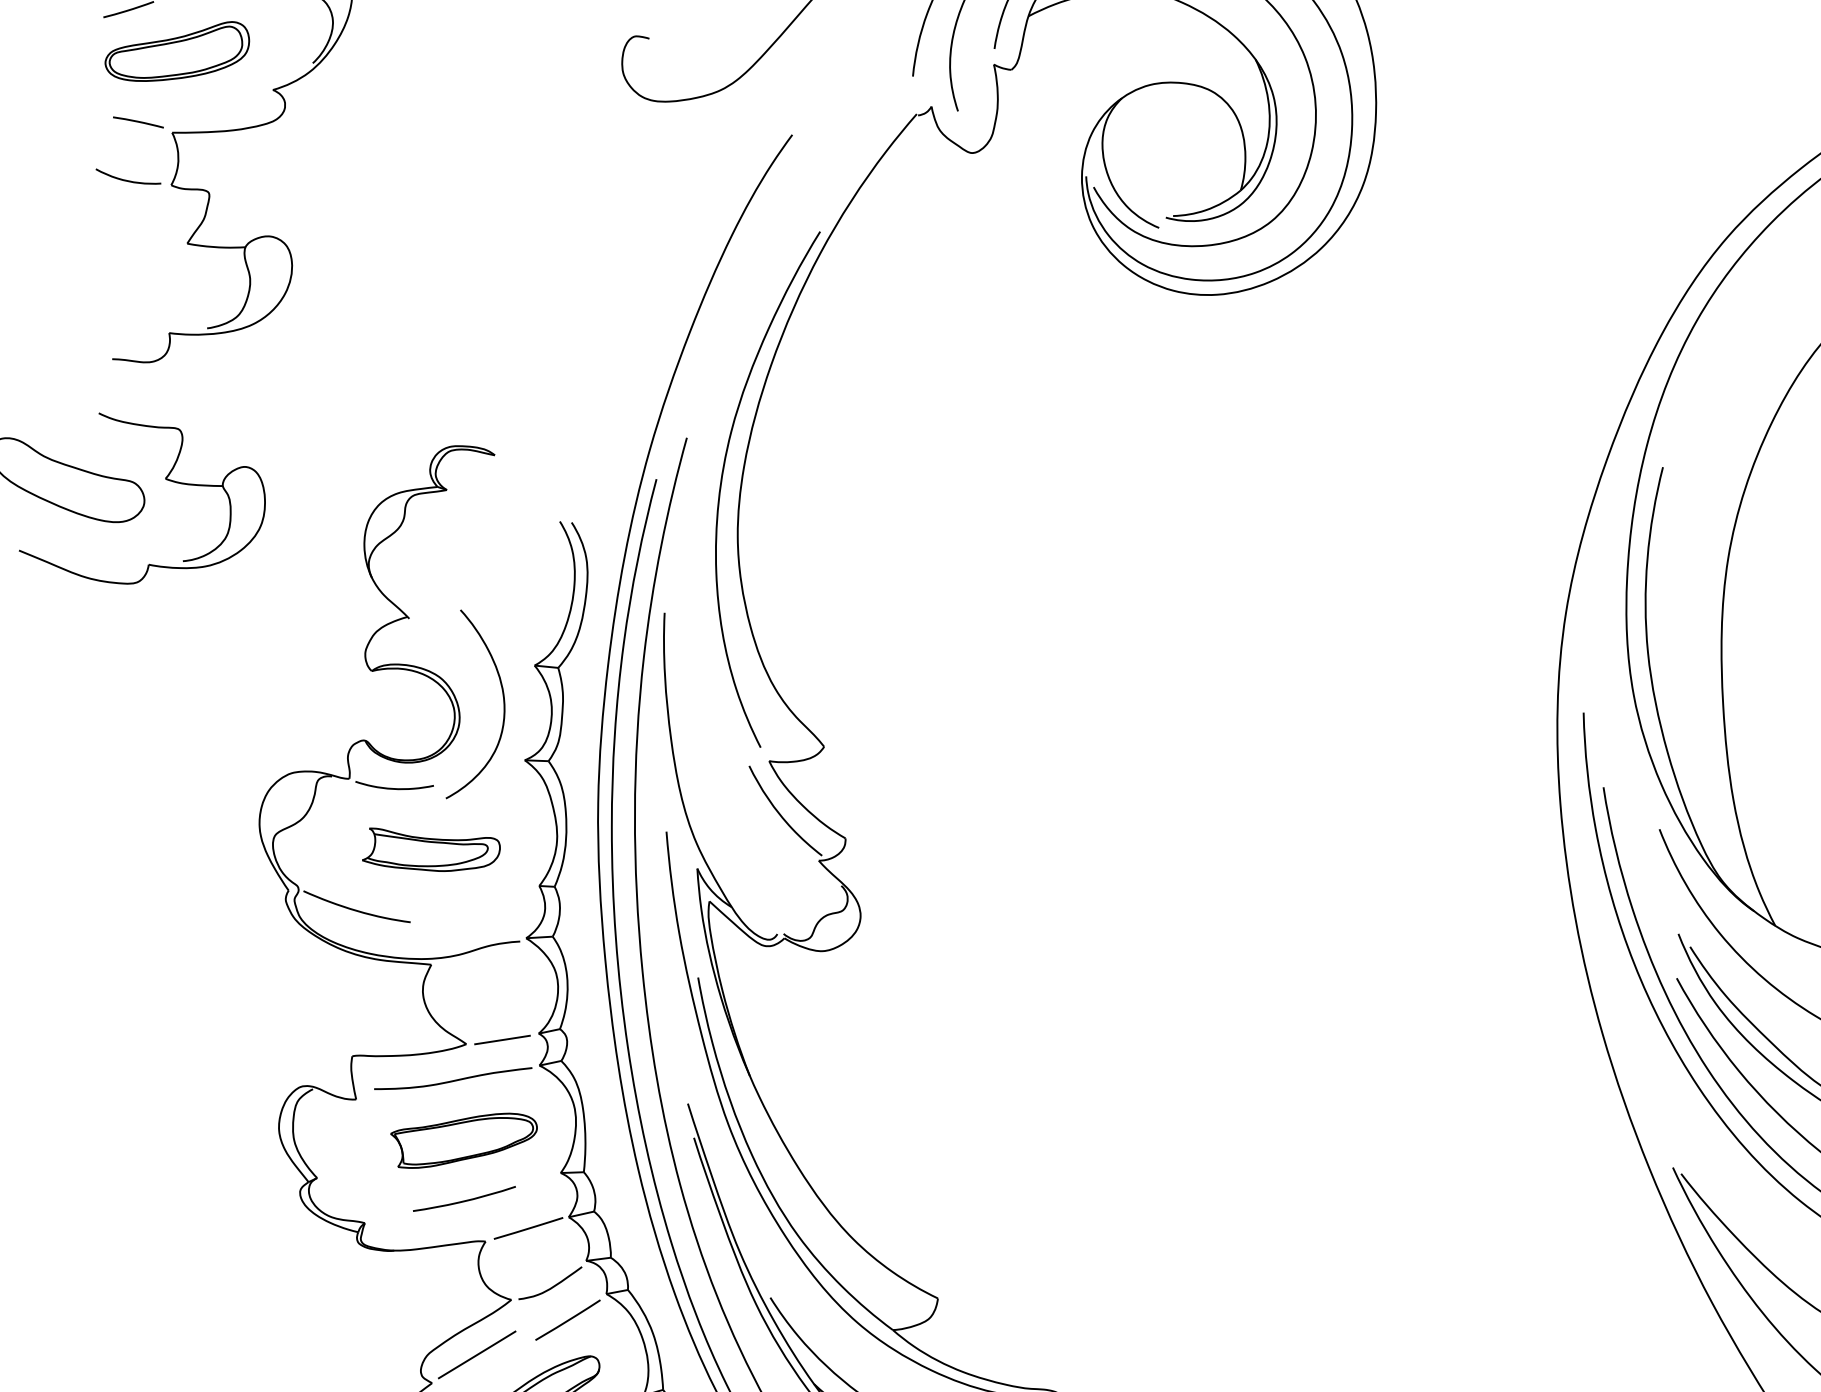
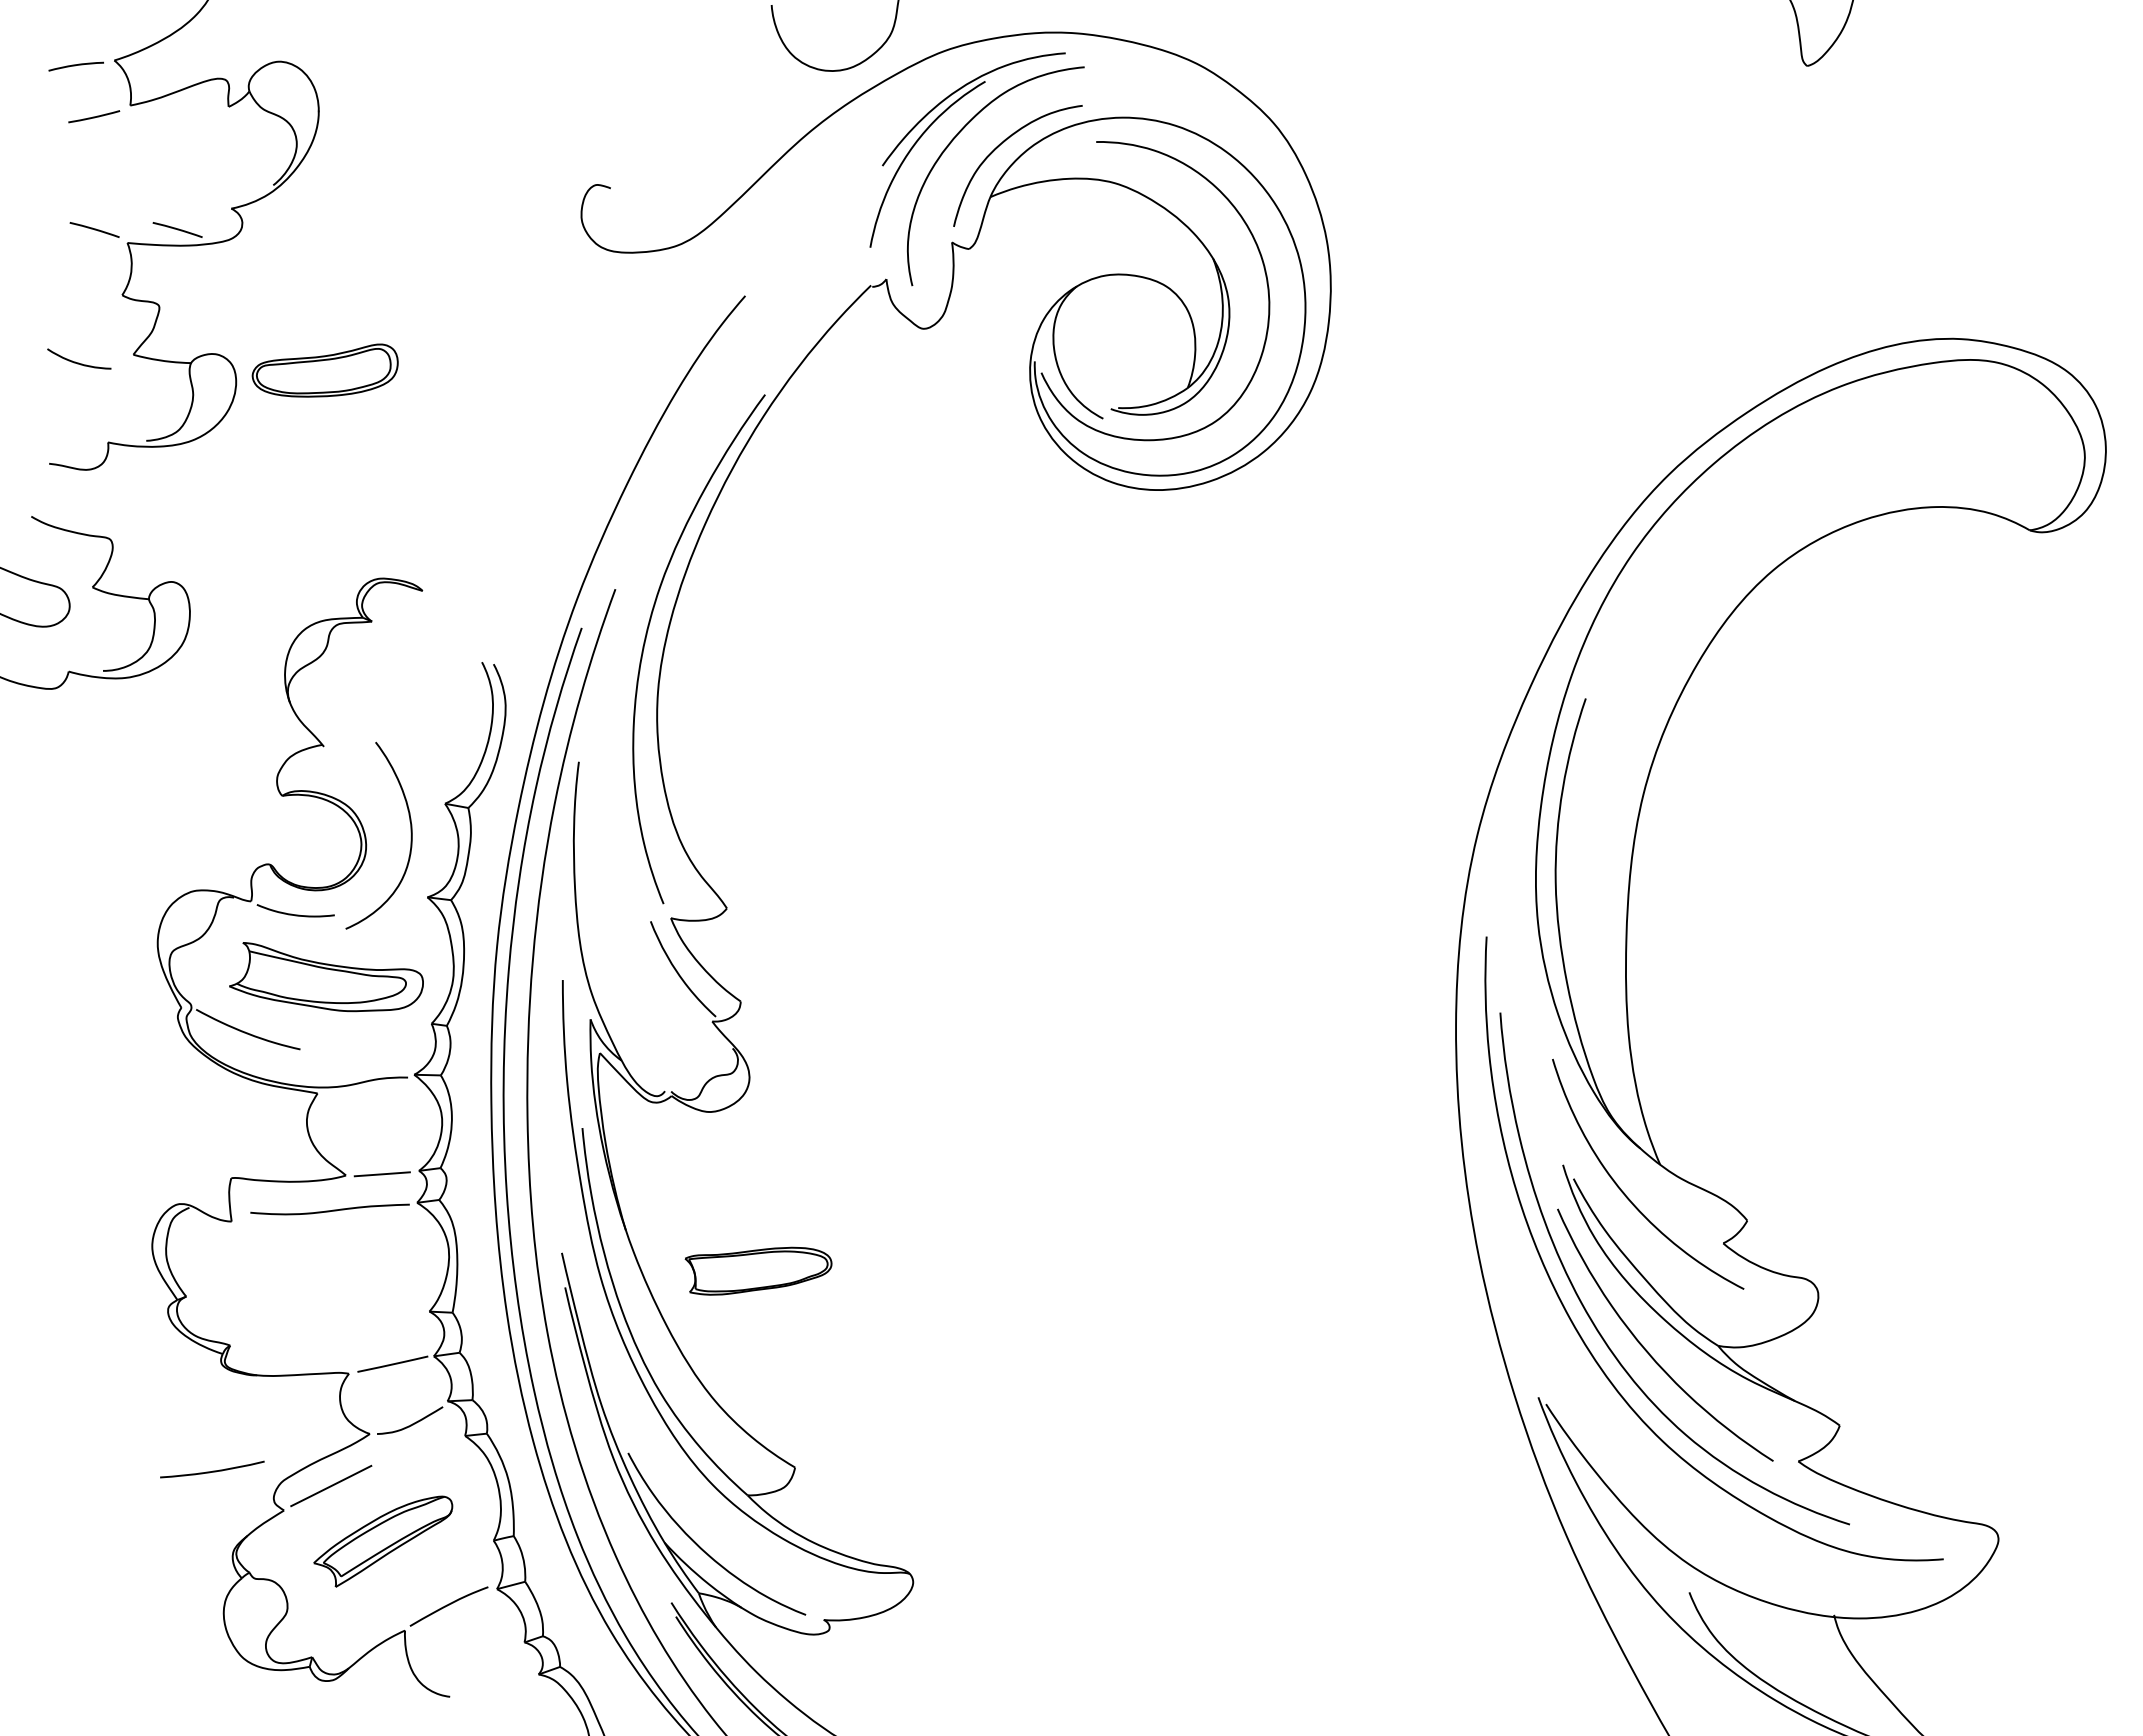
part: (176, 52) -> (324, 370), moved
line: (220, 115) -> (177, 229), added
curve: (128, 179) -> (79, 362), moved
part: (430, 847) -> (326, 976), size x1.4
part: (464, 1139) -> (758, 1270), moved
curve: (464, 1199) -> (212, 1470), moved
line: (567, 1319) -> (424, 1458), removed

